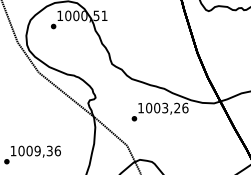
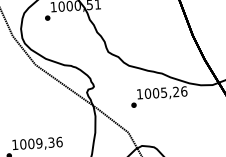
text: (165, 107) -> (164, 92), 1003,26 -> 1005,26

